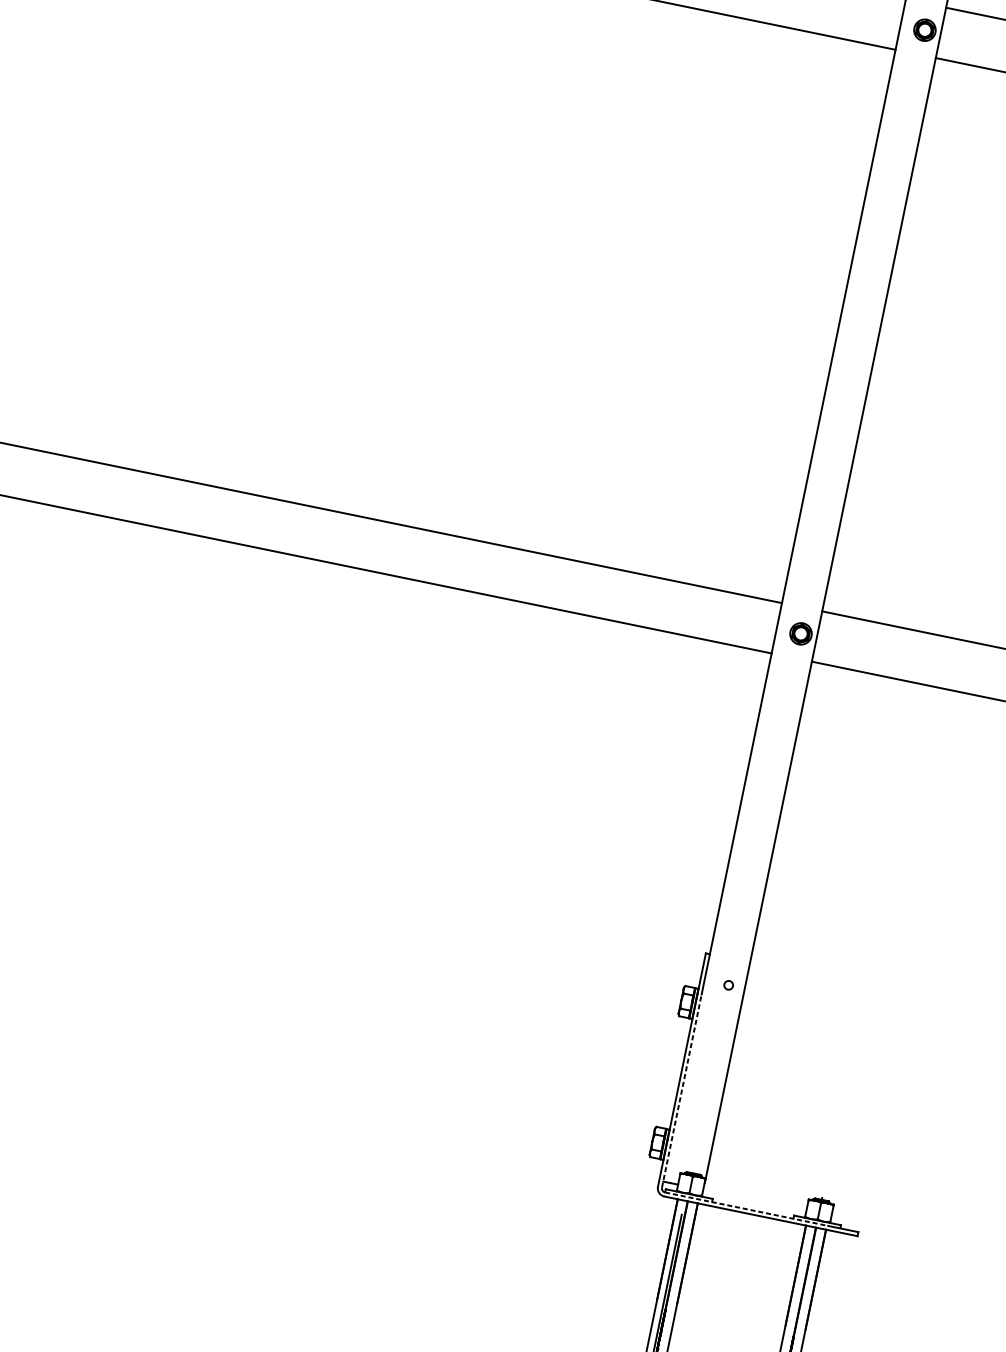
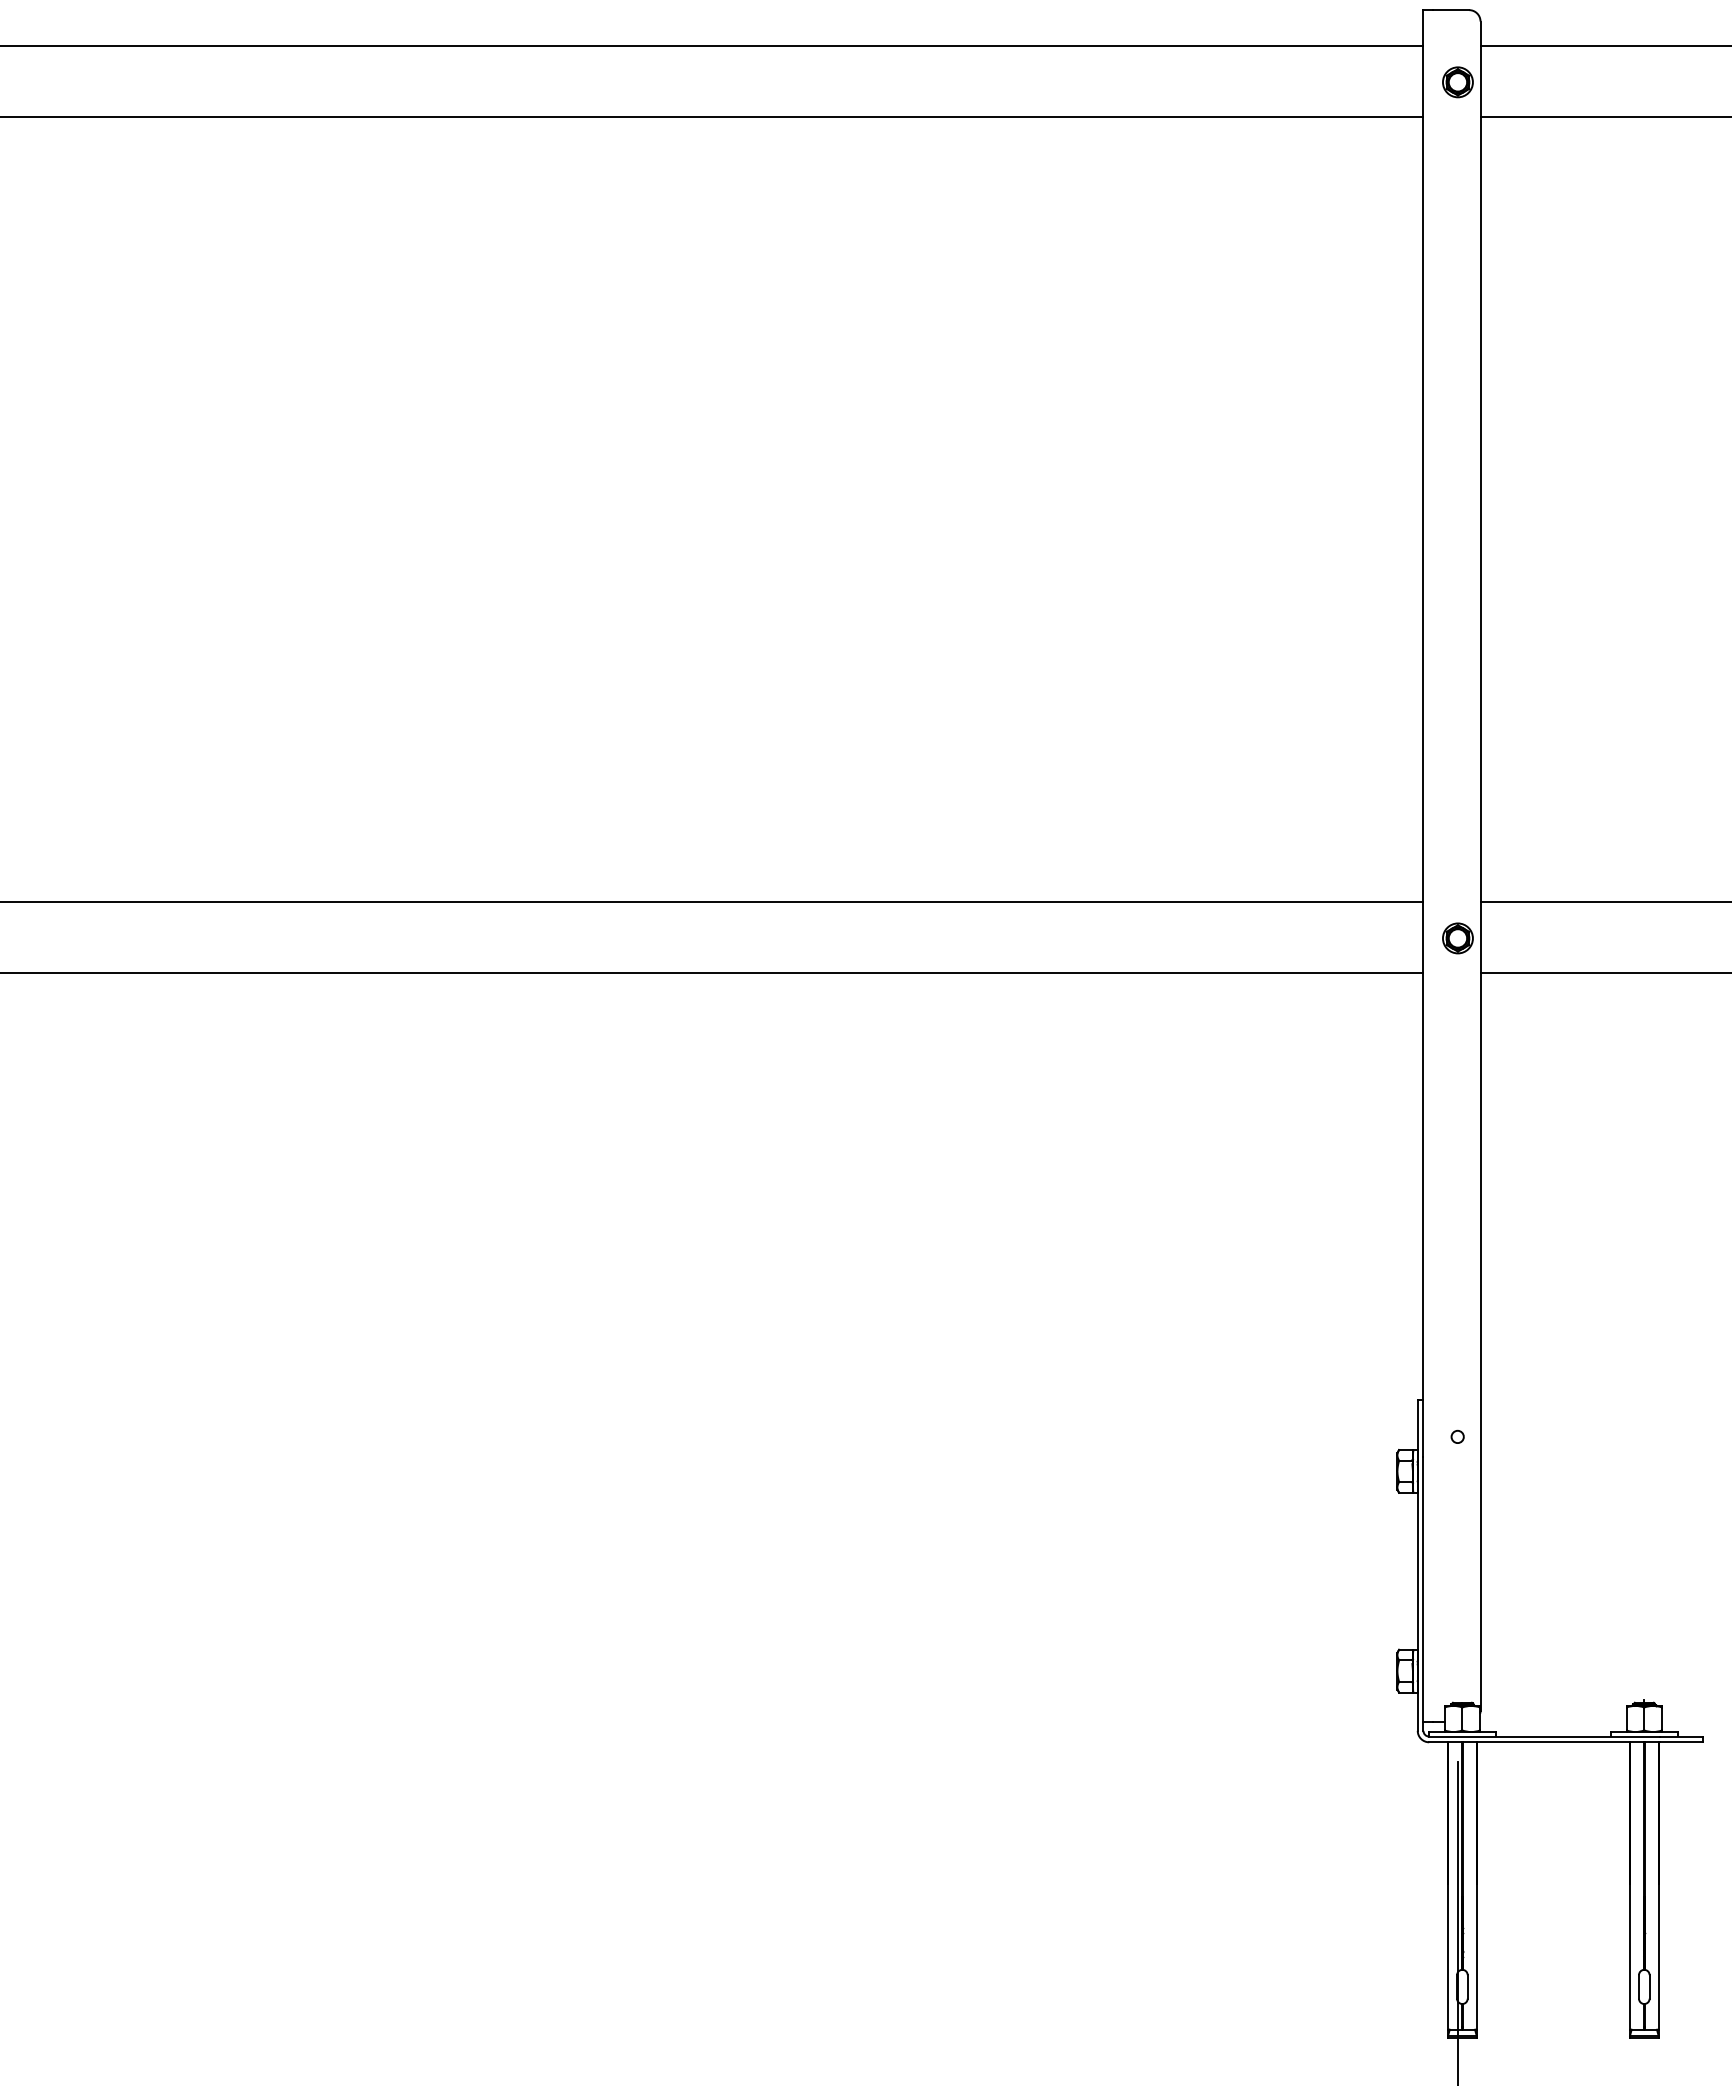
line: (681, 1090) -> (1423, 1593), dashed -> solid
line: (746, 1209) -> (1544, 1736), dashed -> solid

